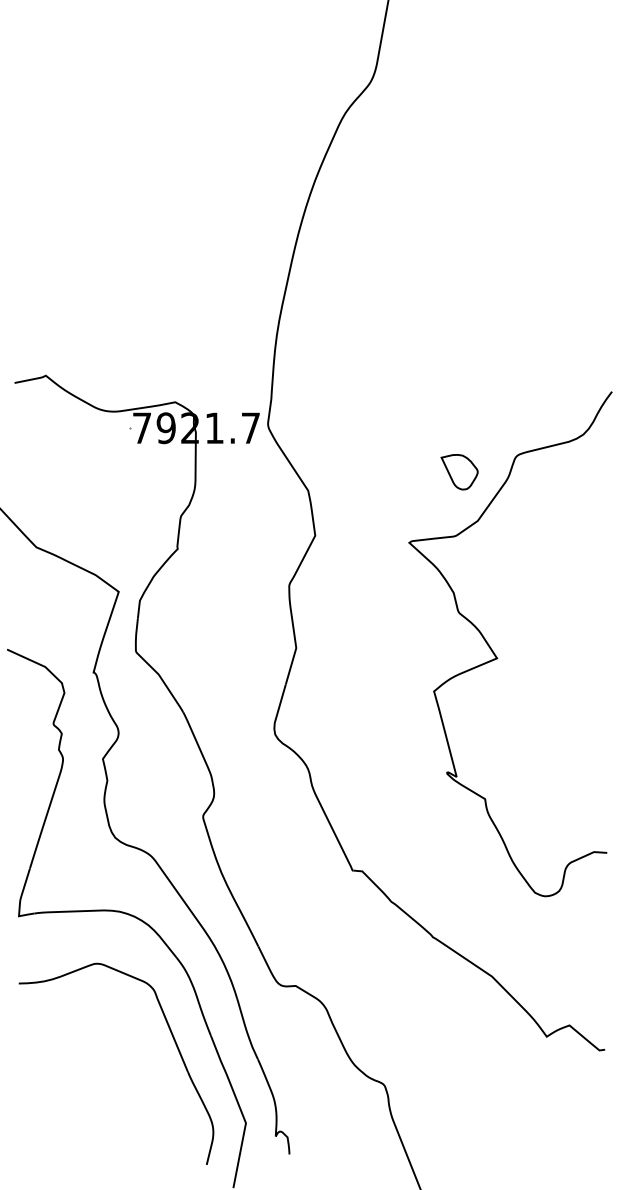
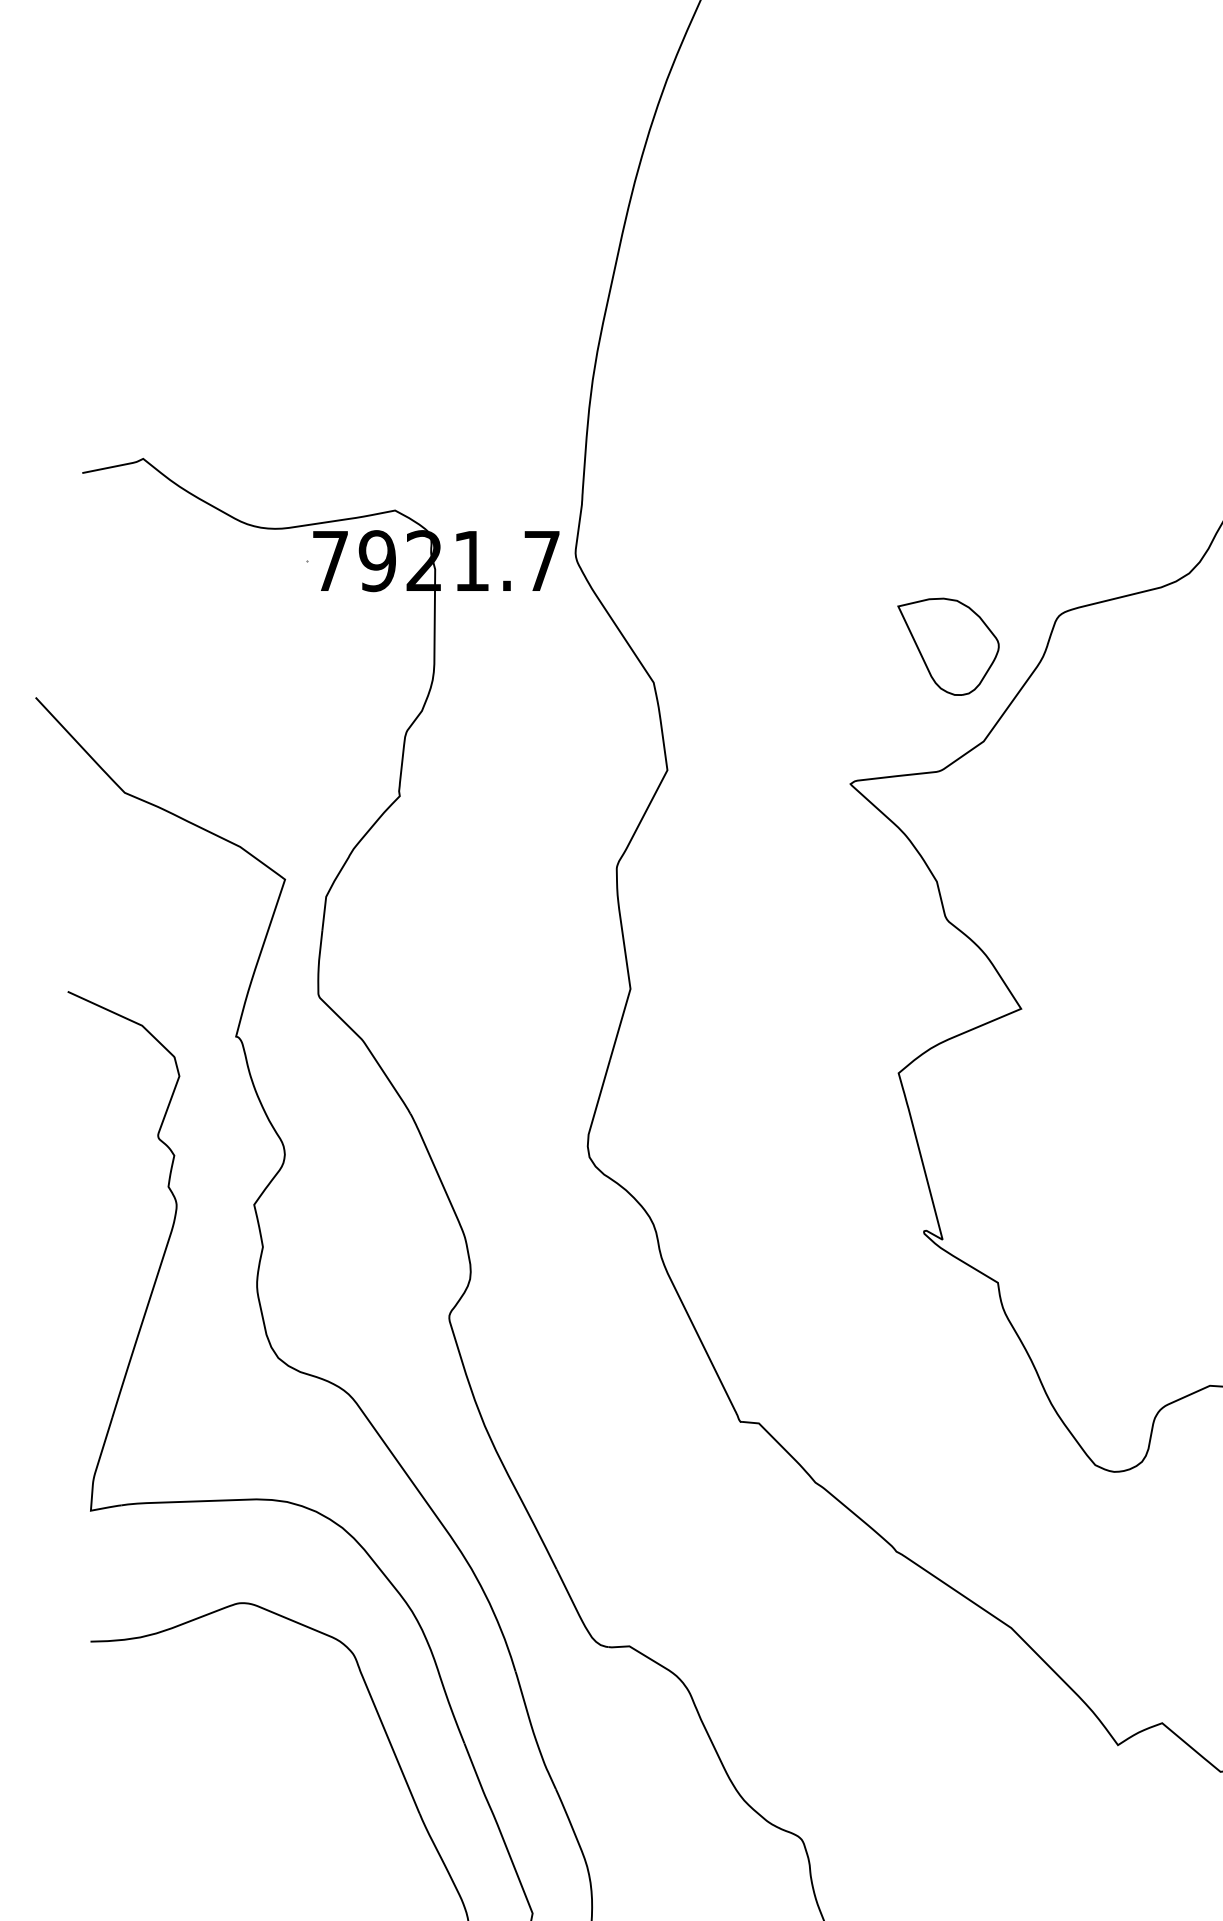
part: (459, 471) -> (948, 645), size x1.43

